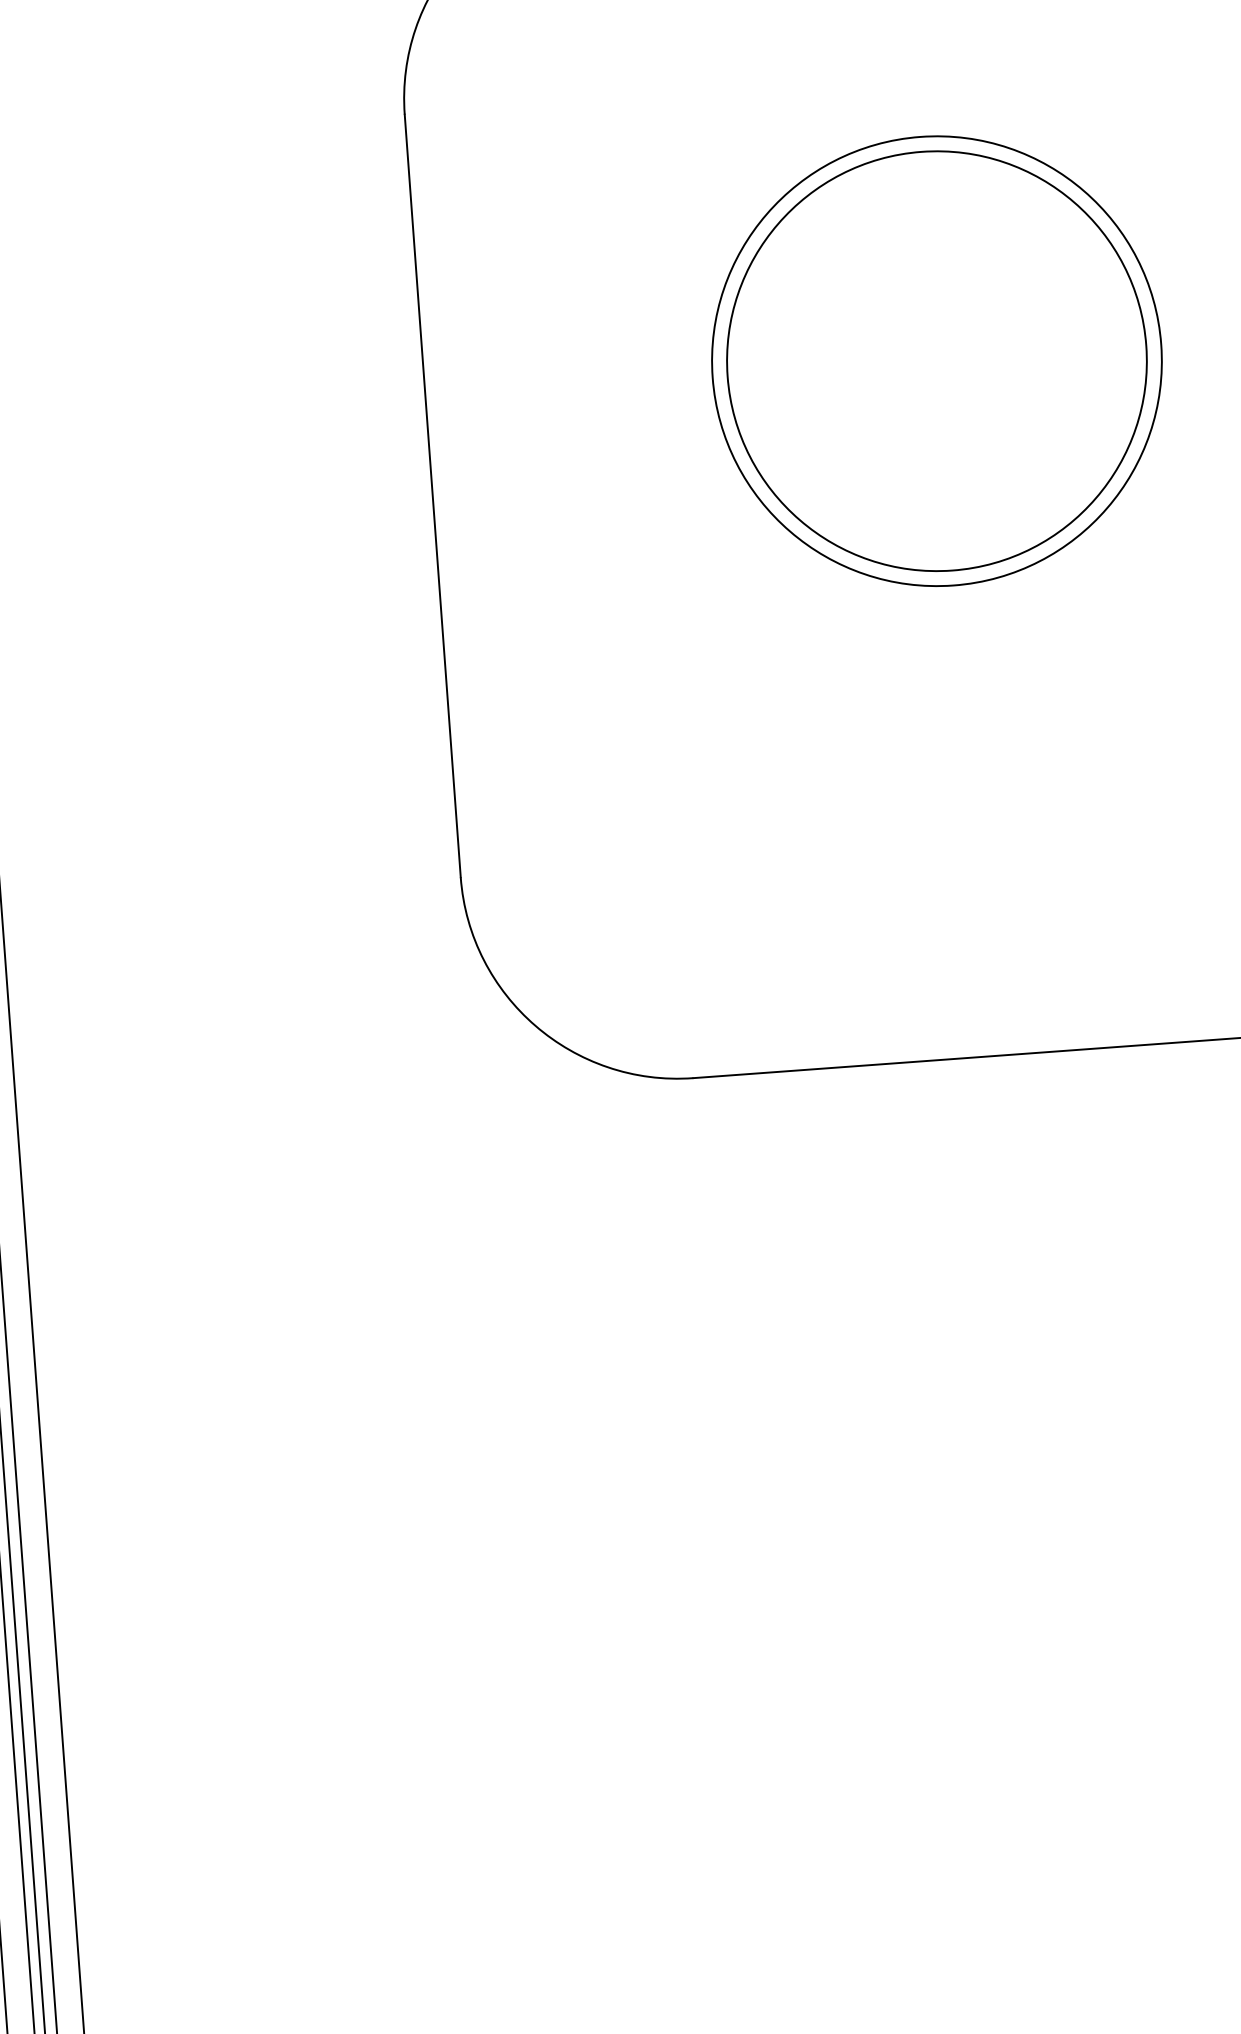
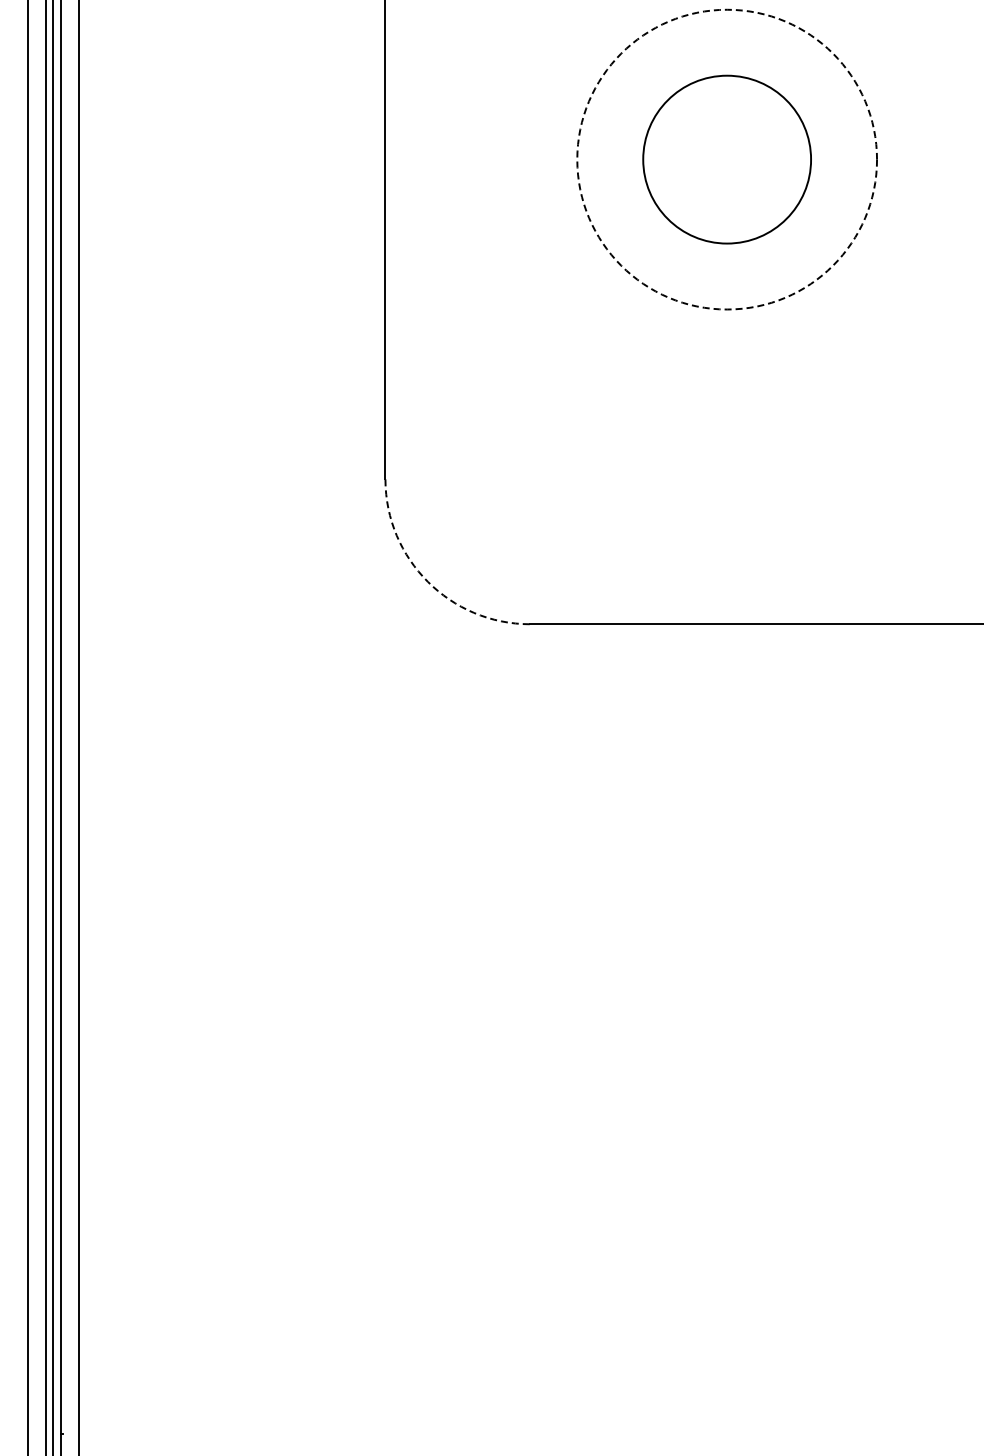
circle: (937, 360) -> (727, 159), size x0.6
circle: (937, 360) -> (727, 159), solid -> dashed
arc: (534, 1025) -> (427, 581), solid -> dashed

